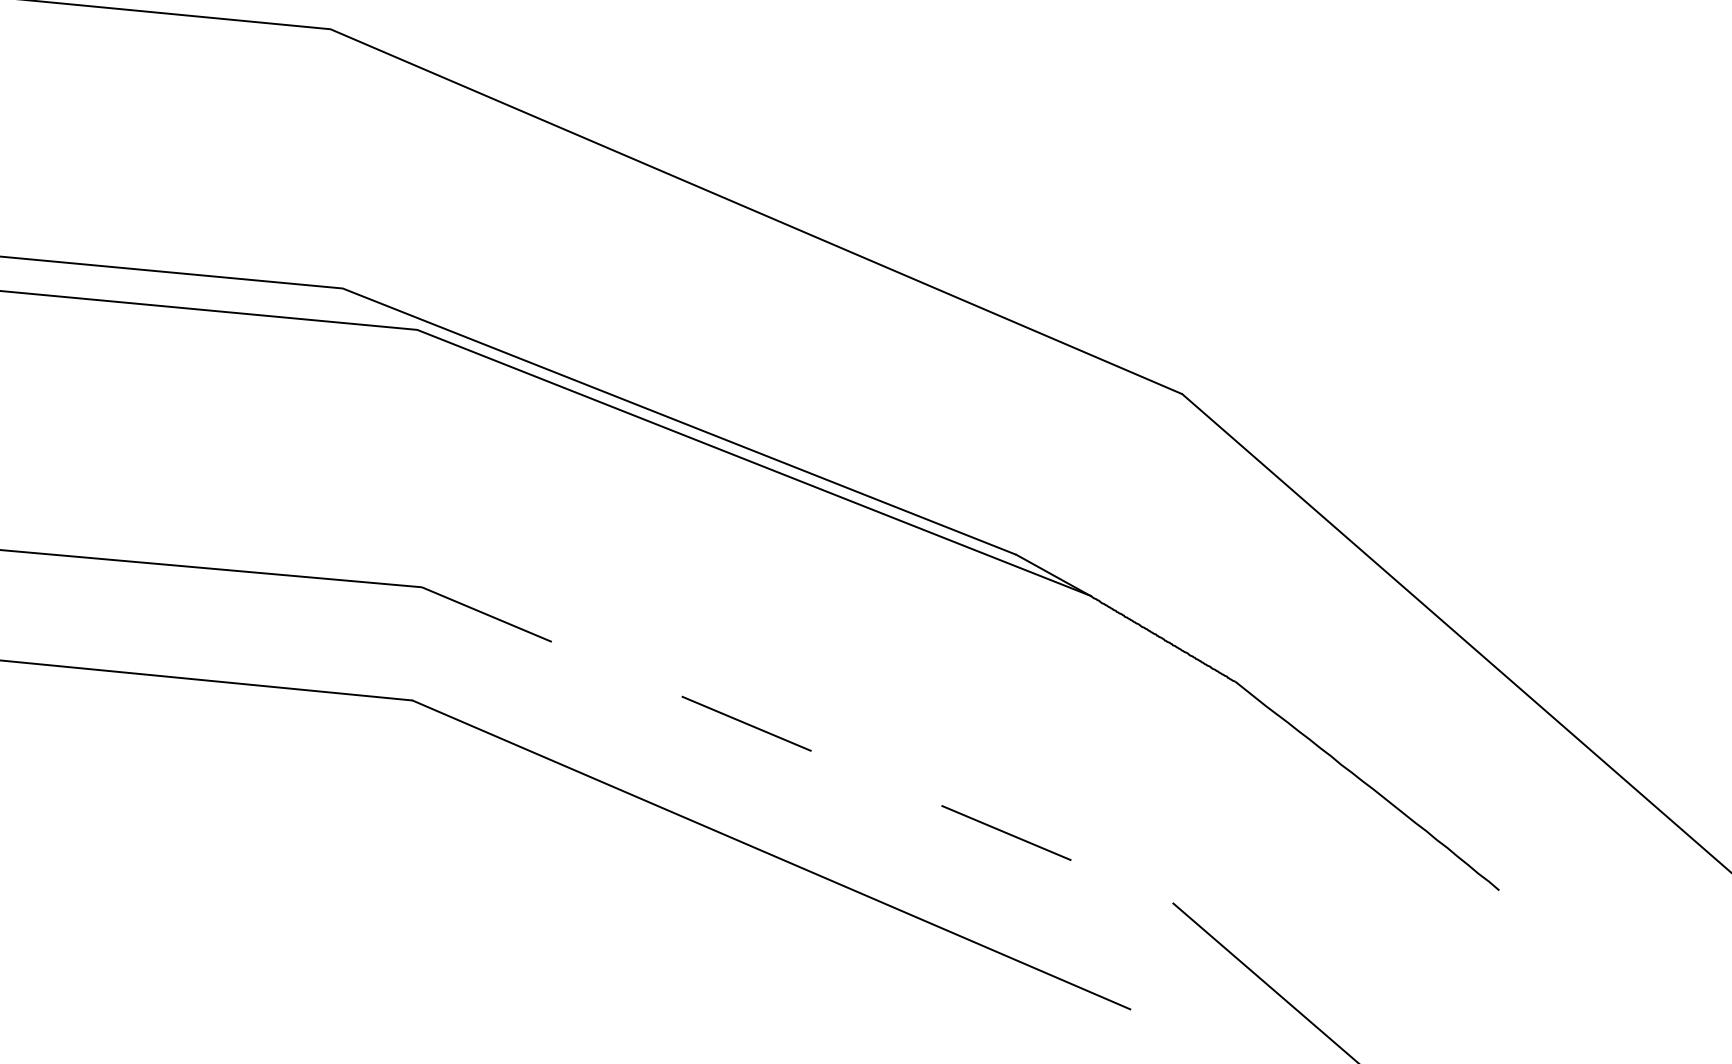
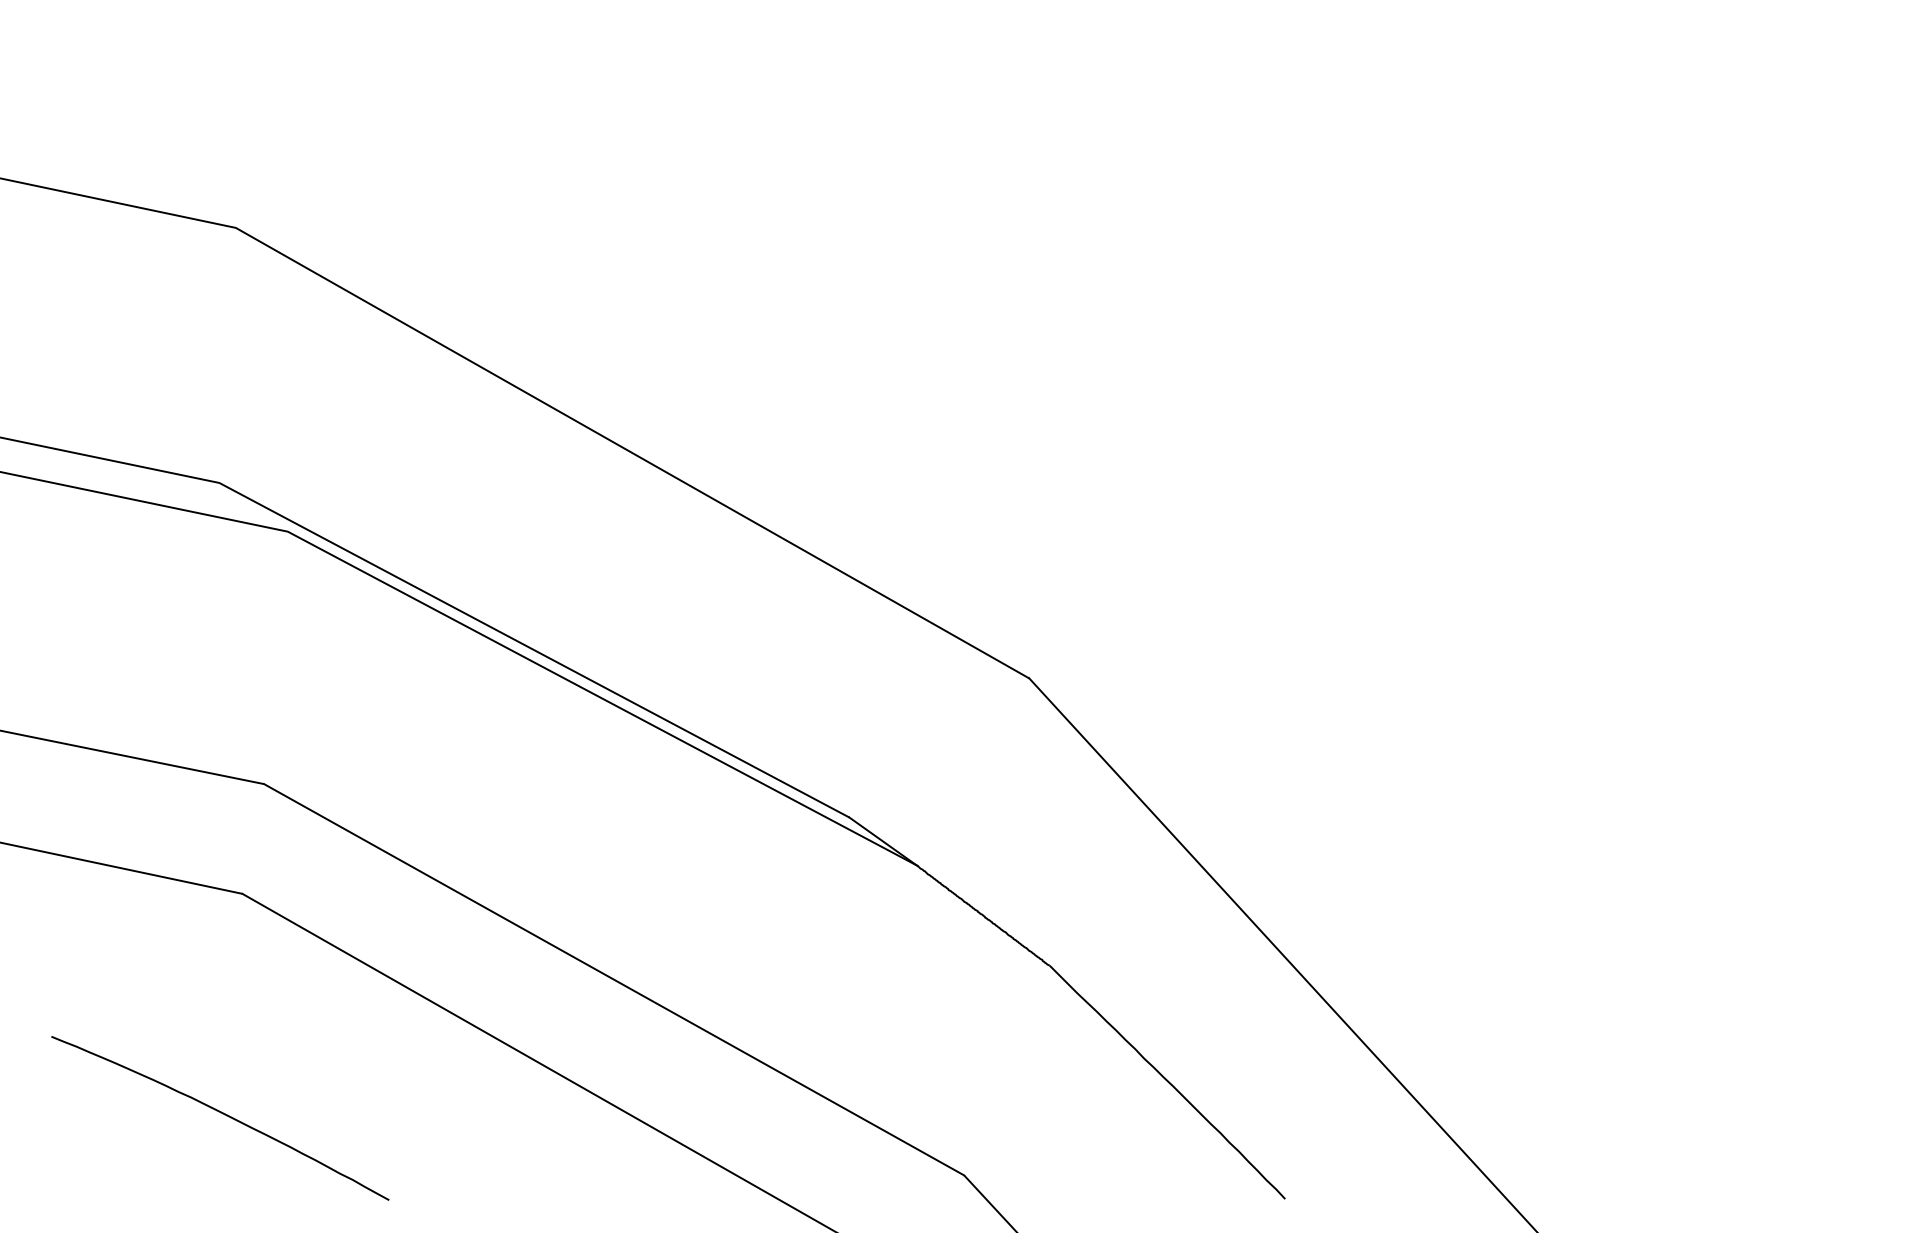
line: (797, 744) -> (614, 979), dashed -> solid
curve: (417, 925) -> (222, 1114), added

